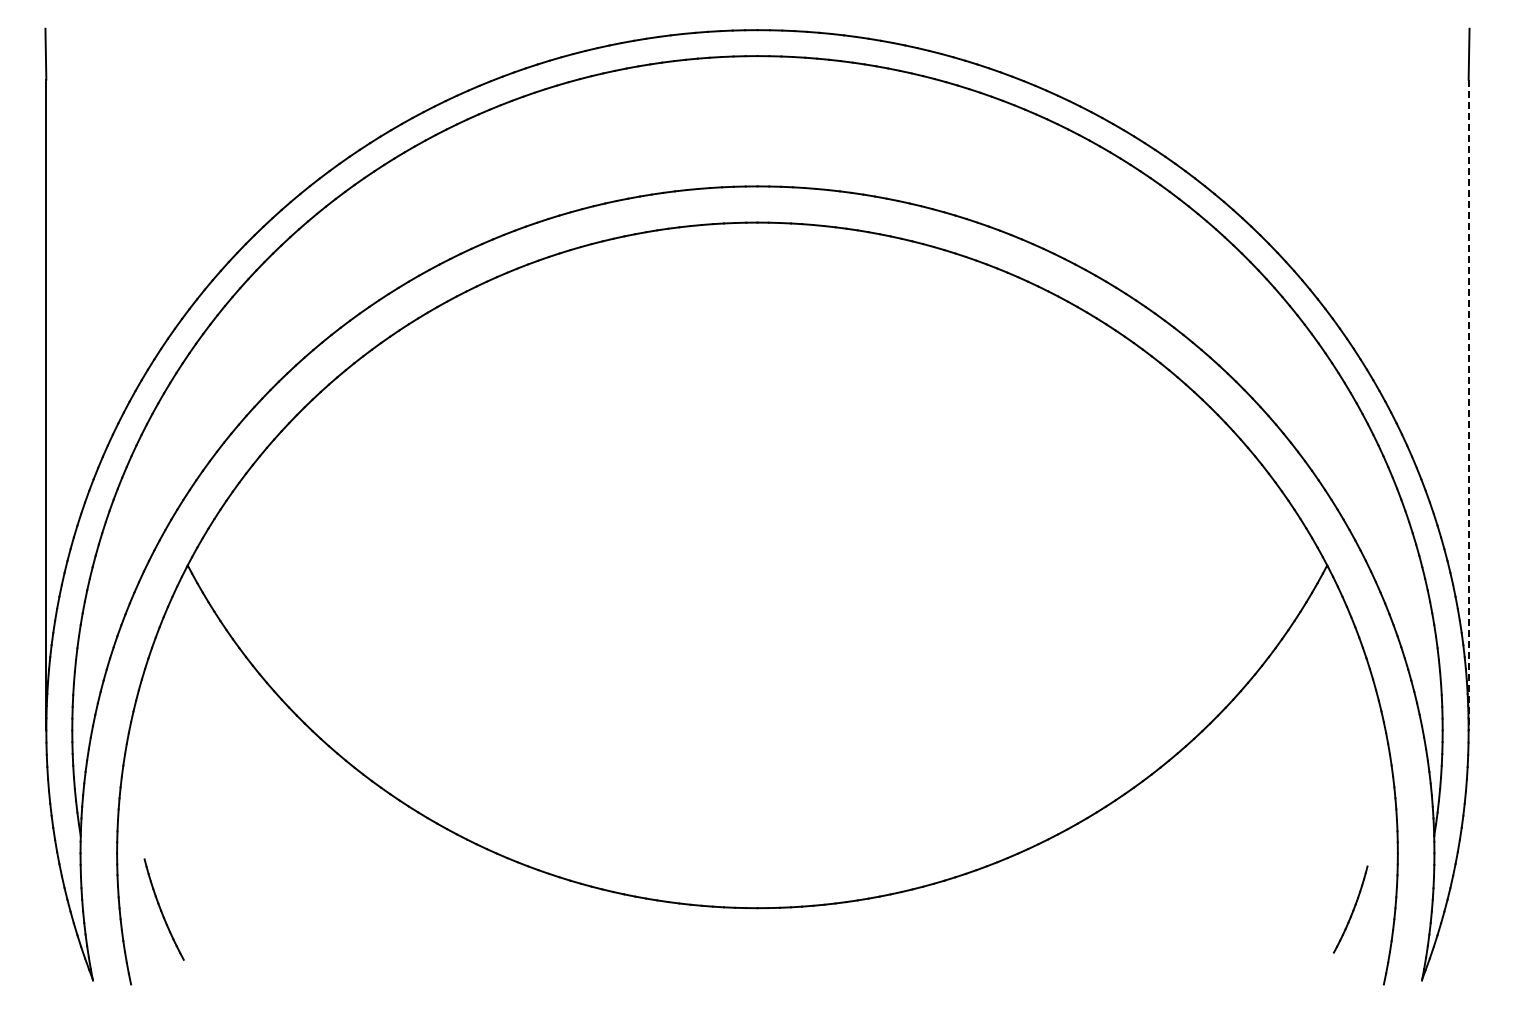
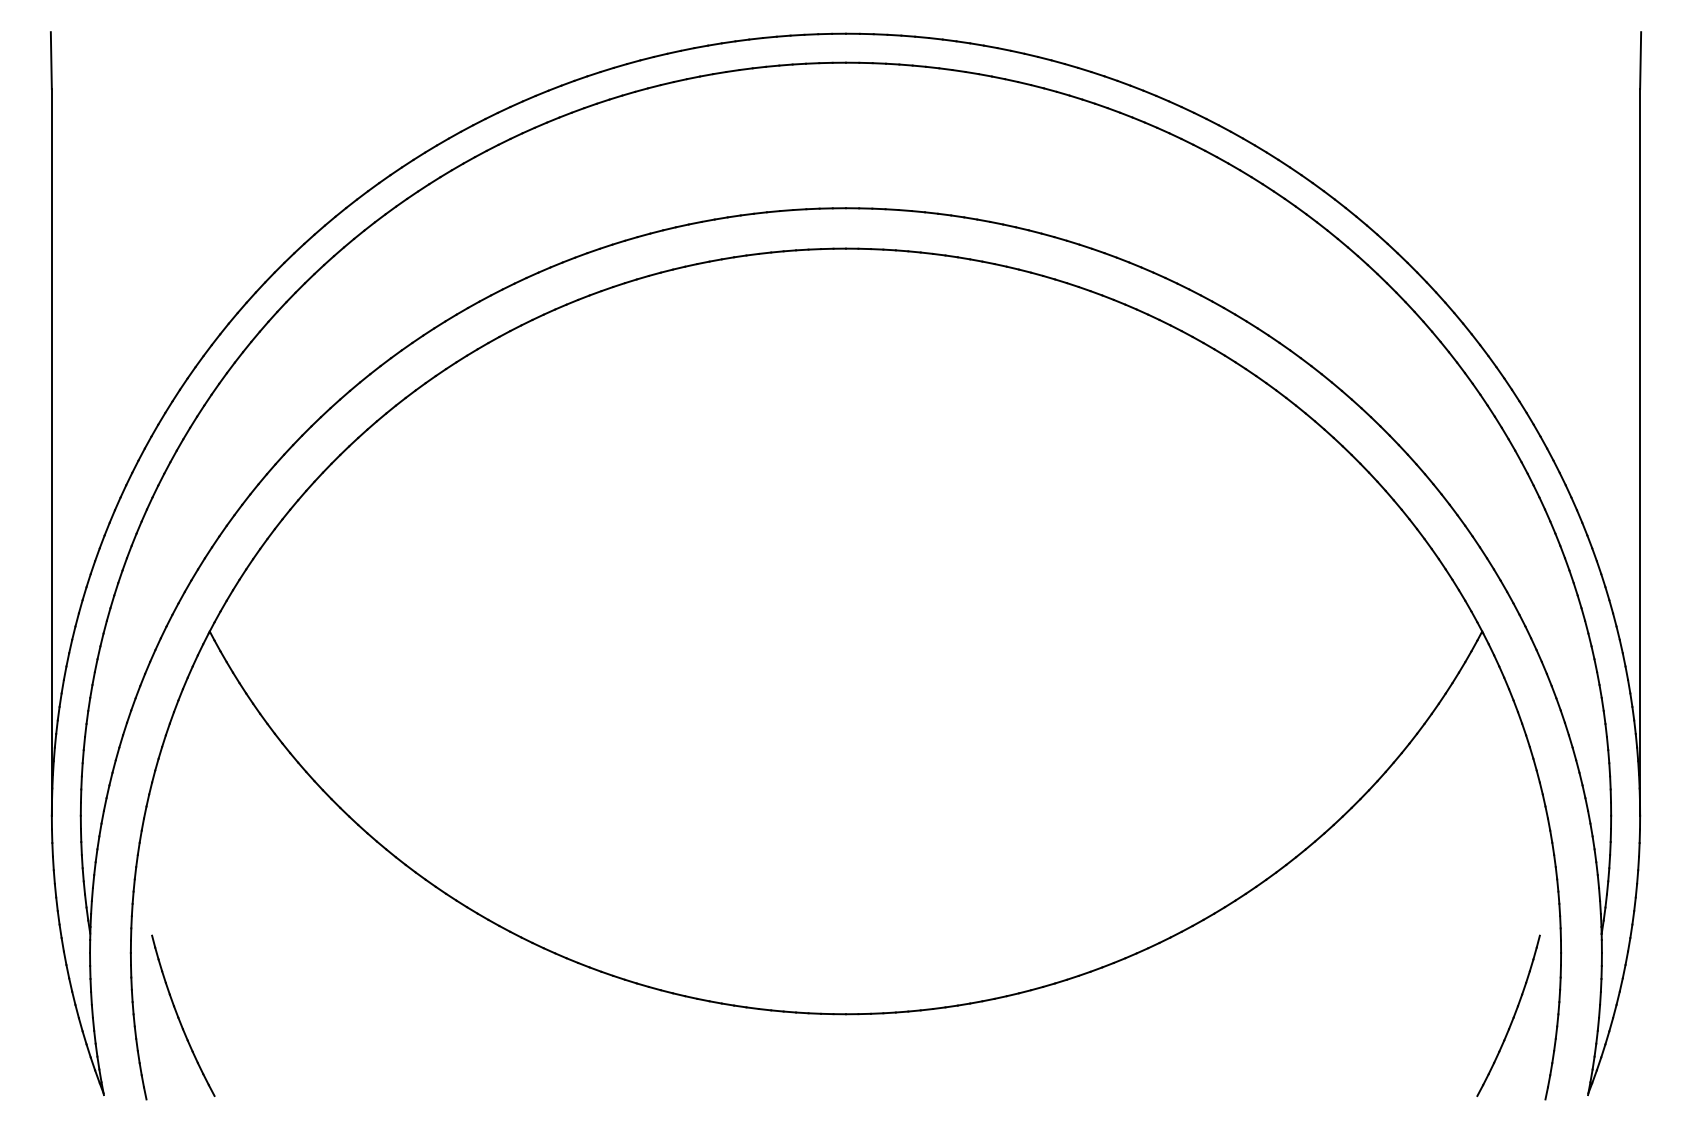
line: (1468, 405) -> (1639, 452), dashed -> solid
part: (164, 909) -> (183, 1015), size x1.43
part: (1350, 909) -> (1508, 1015), size x1.67

